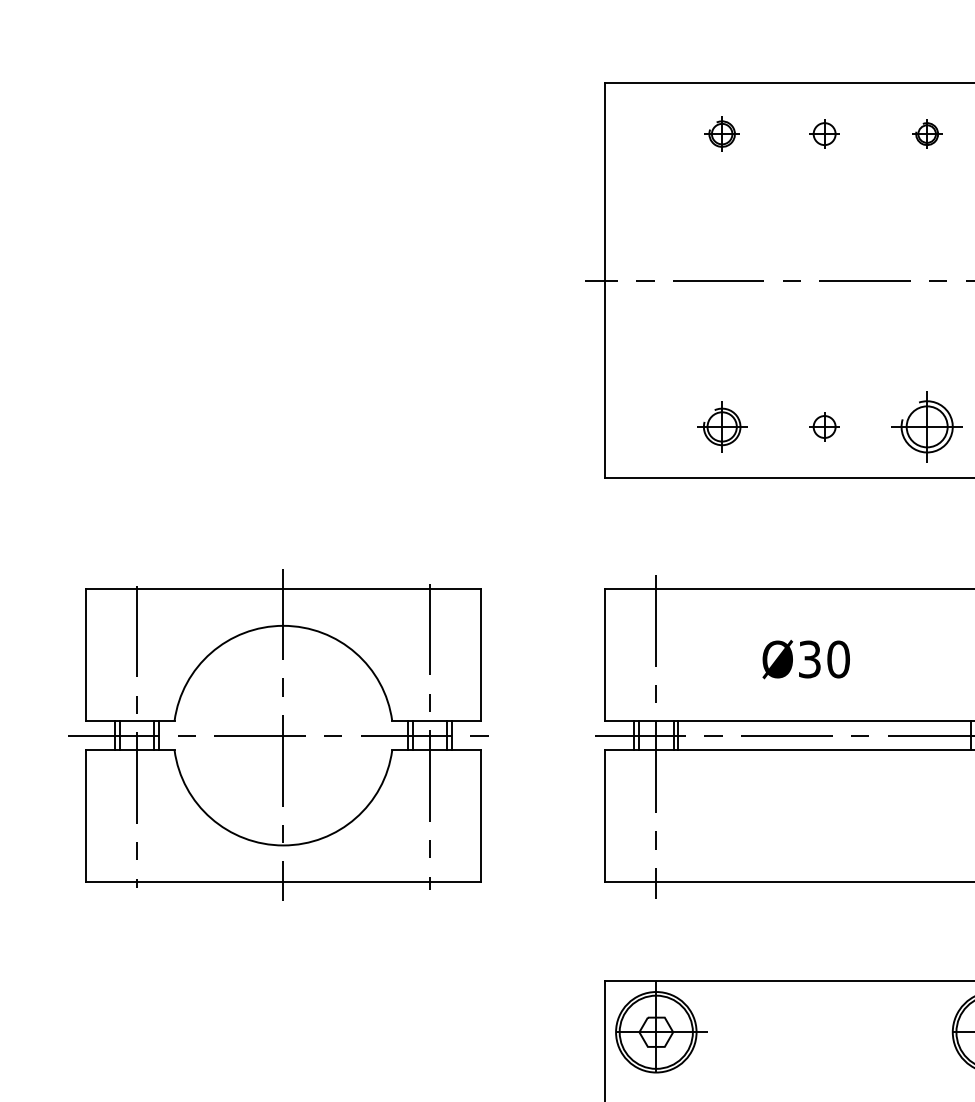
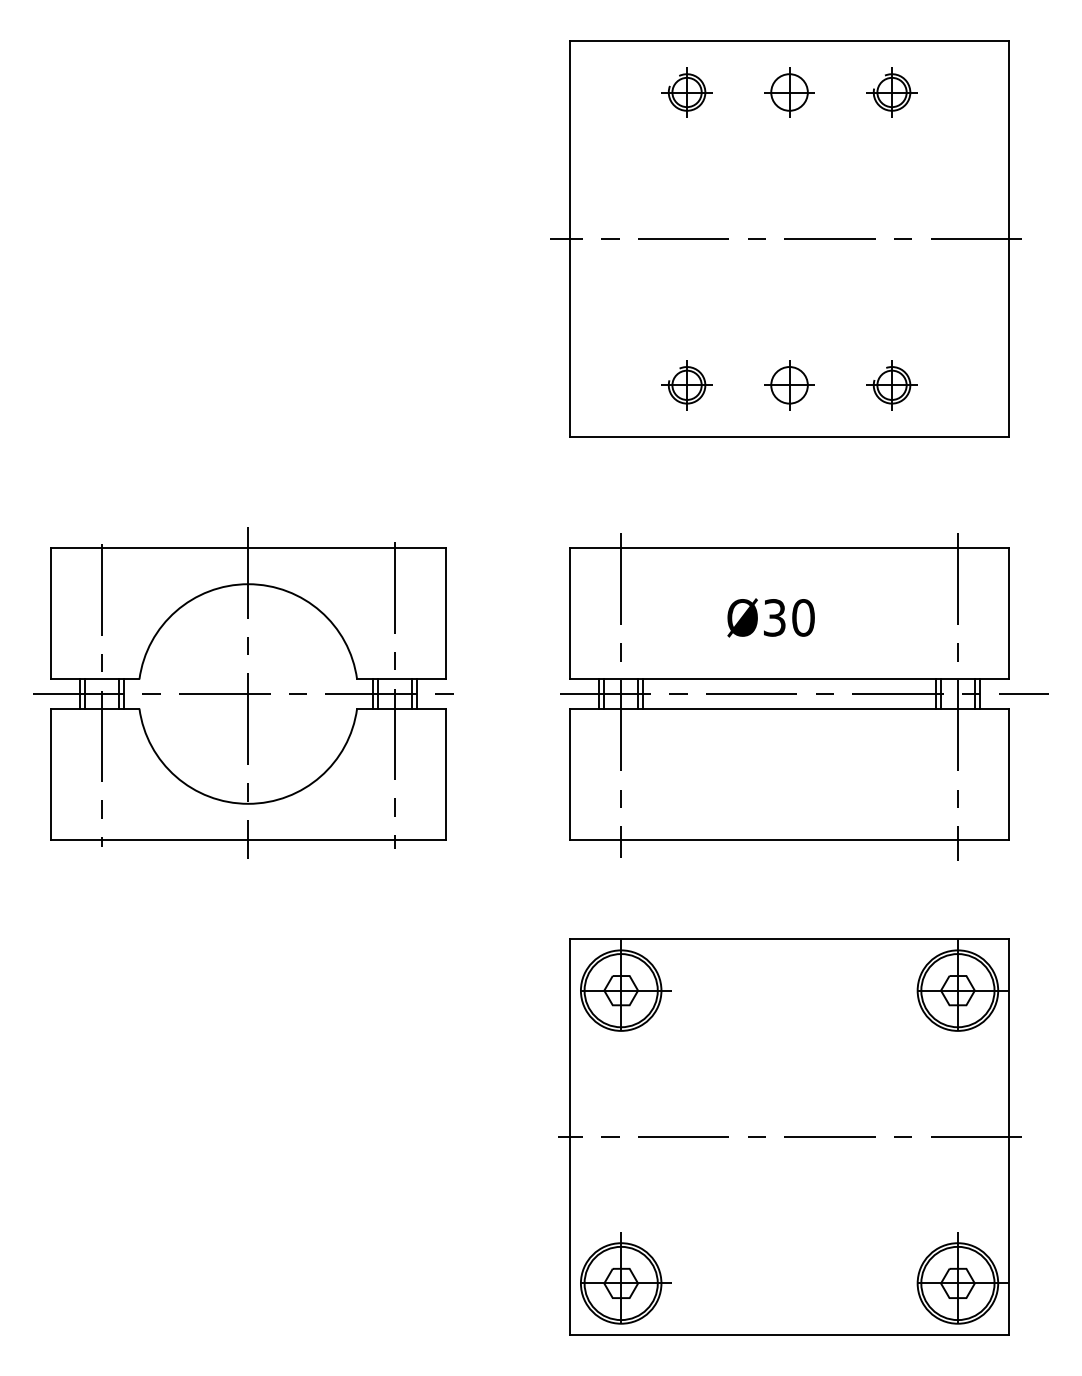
part: (721, 134) -> (686, 92), size x1.43
part: (824, 134) -> (789, 92), size x1.67
part: (926, 134) -> (891, 92), size x1.67
part: (824, 427) -> (789, 385), size x1.67
part: (926, 427) -> (891, 385), size x0.71

